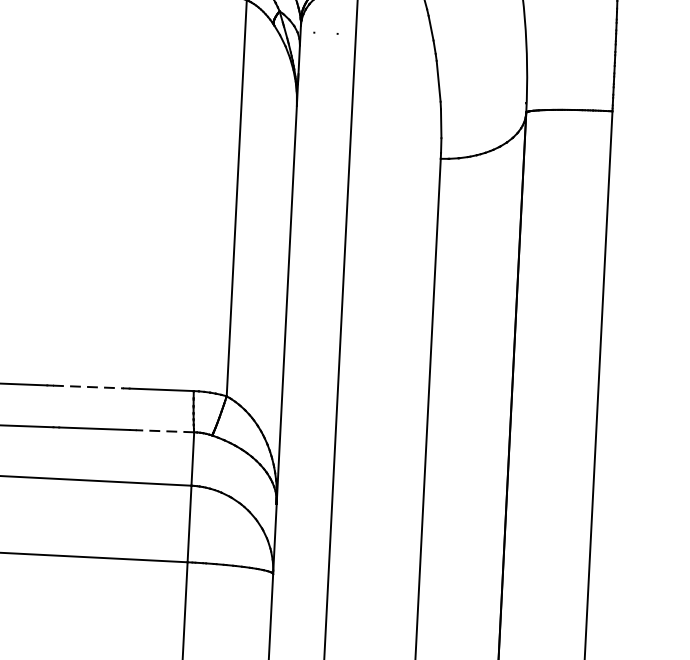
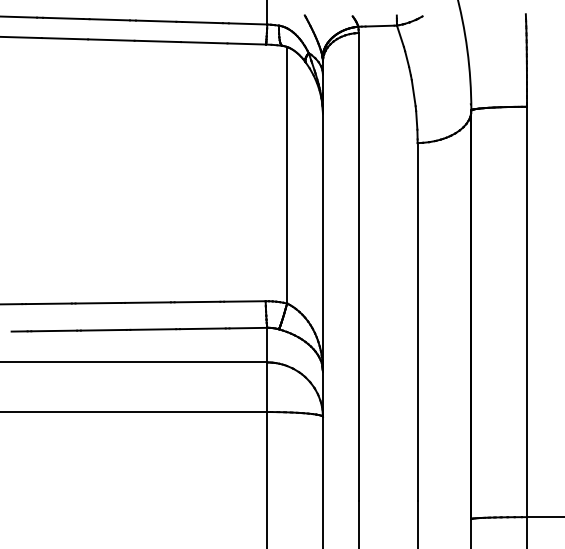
line: (88, 387) -> (197, 302), dashed -> solid
line: (165, 431) -> (248, 328), dashed -> solid

